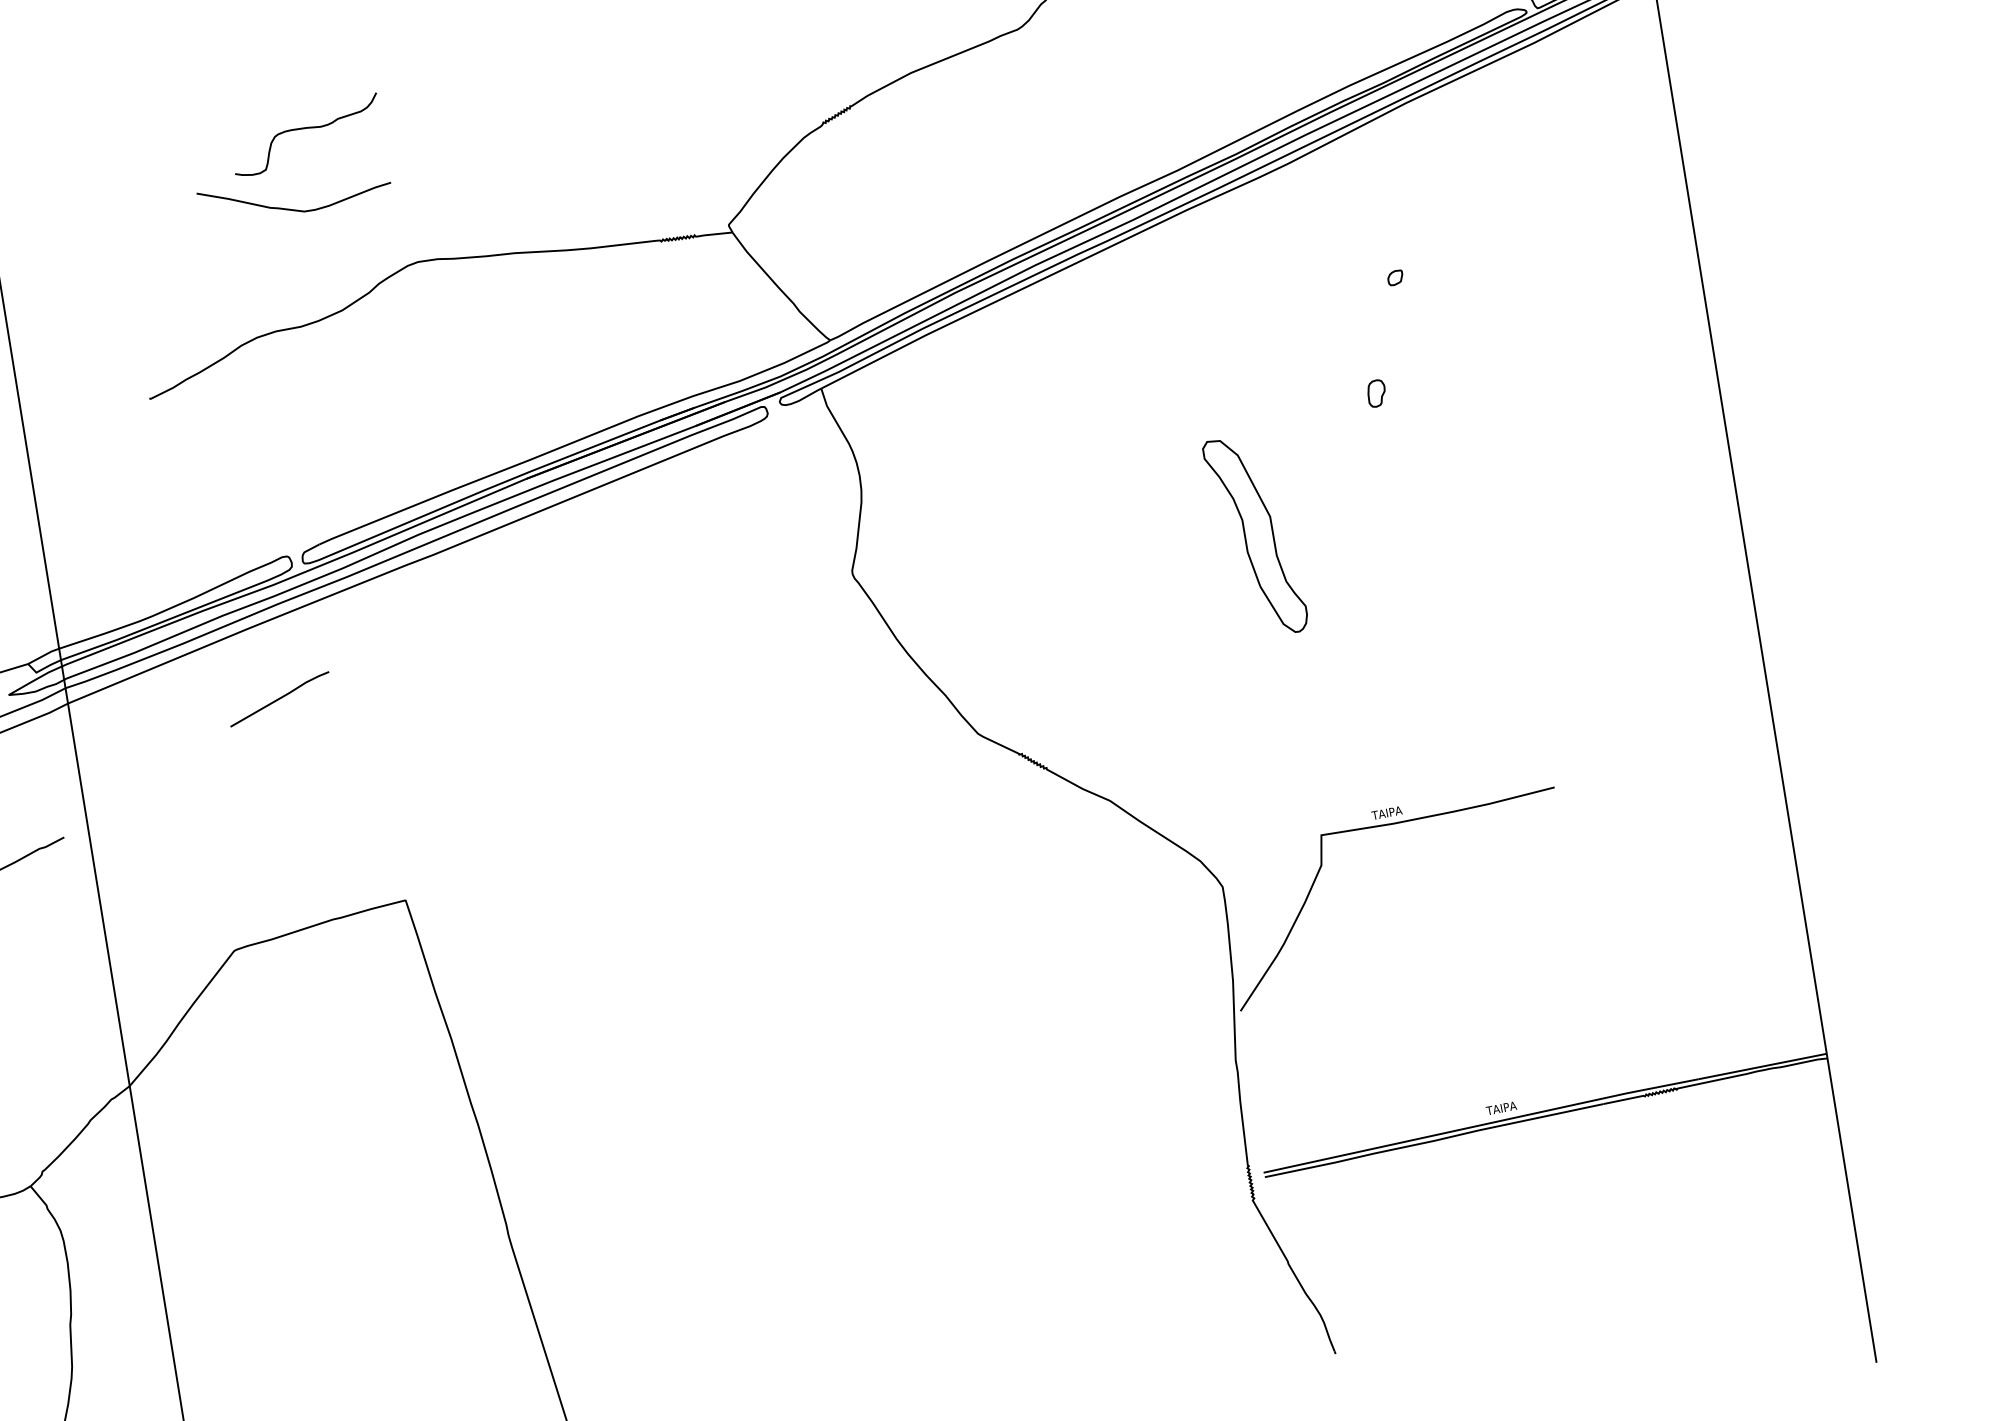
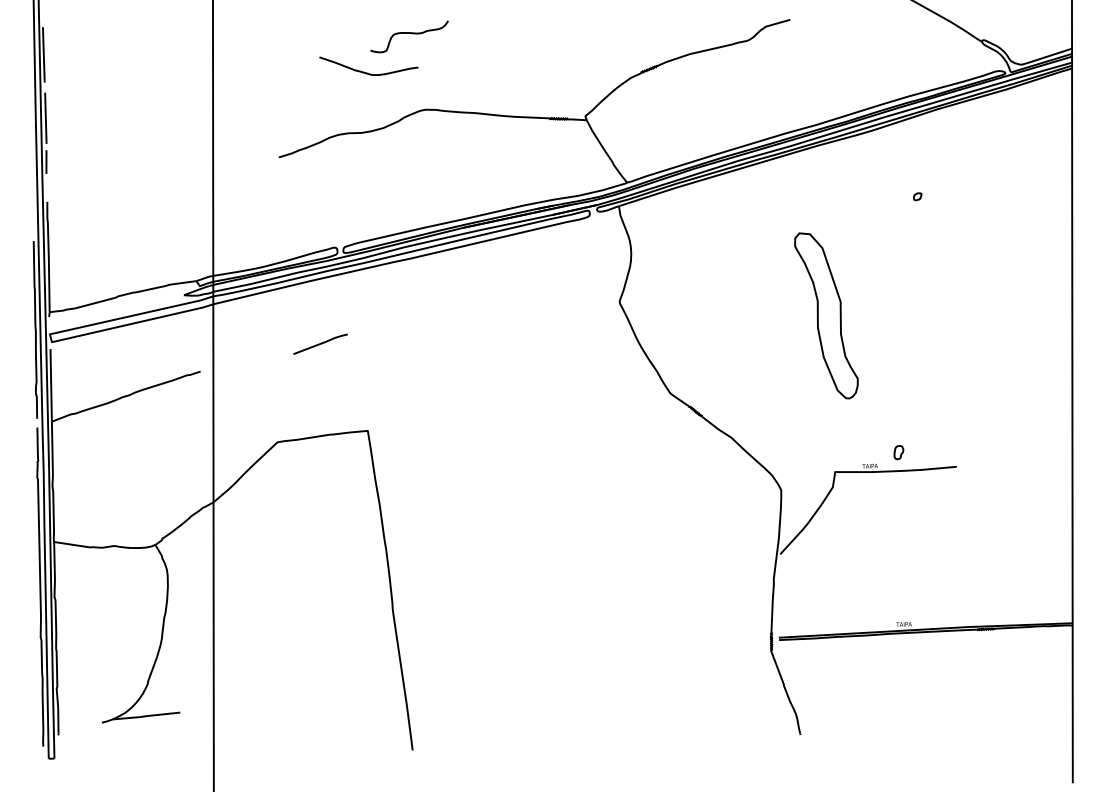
curve: (305, 129) -> (409, 33), moved
part: (1375, 393) -> (898, 452), moved
part: (1254, 535) -> (825, 315), size x1.6
line: (279, 697) -> (320, 343), moved

